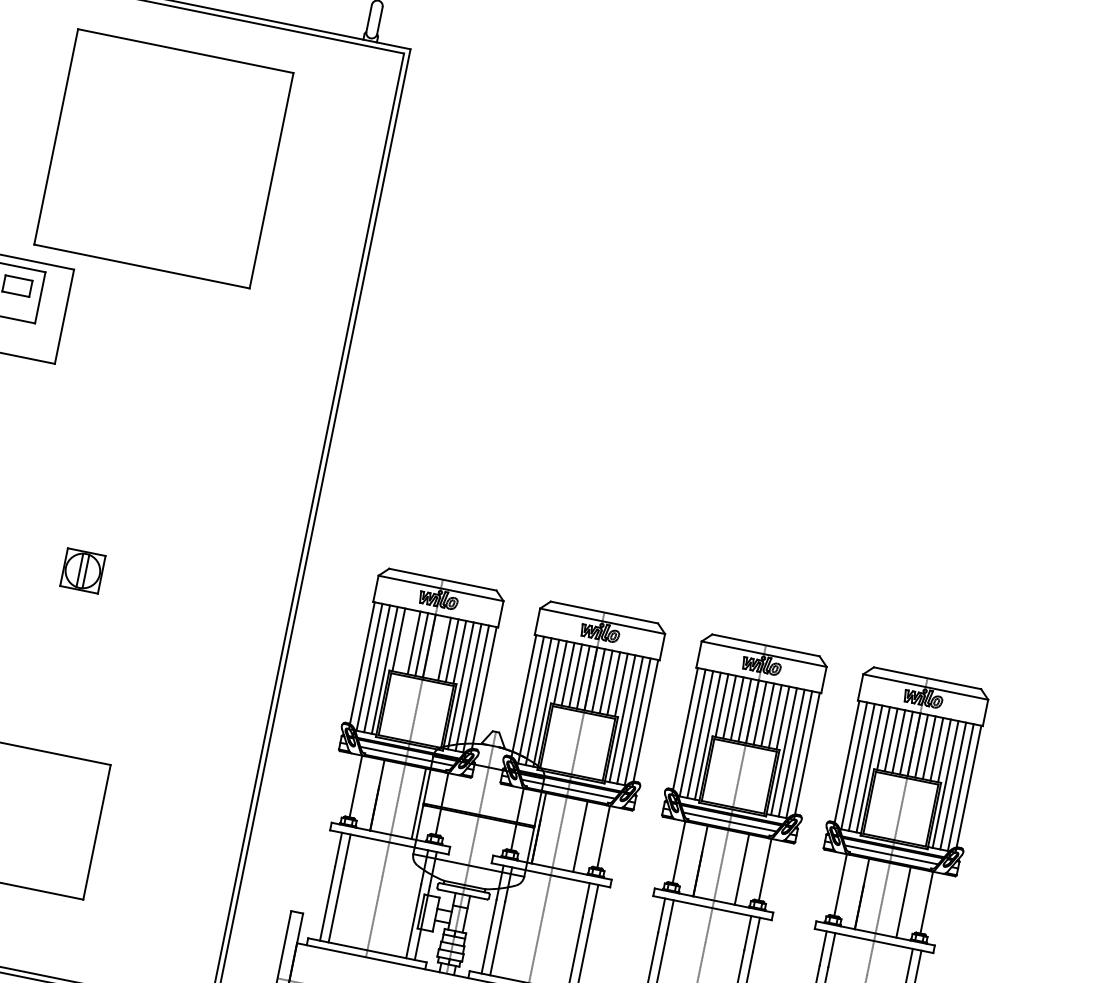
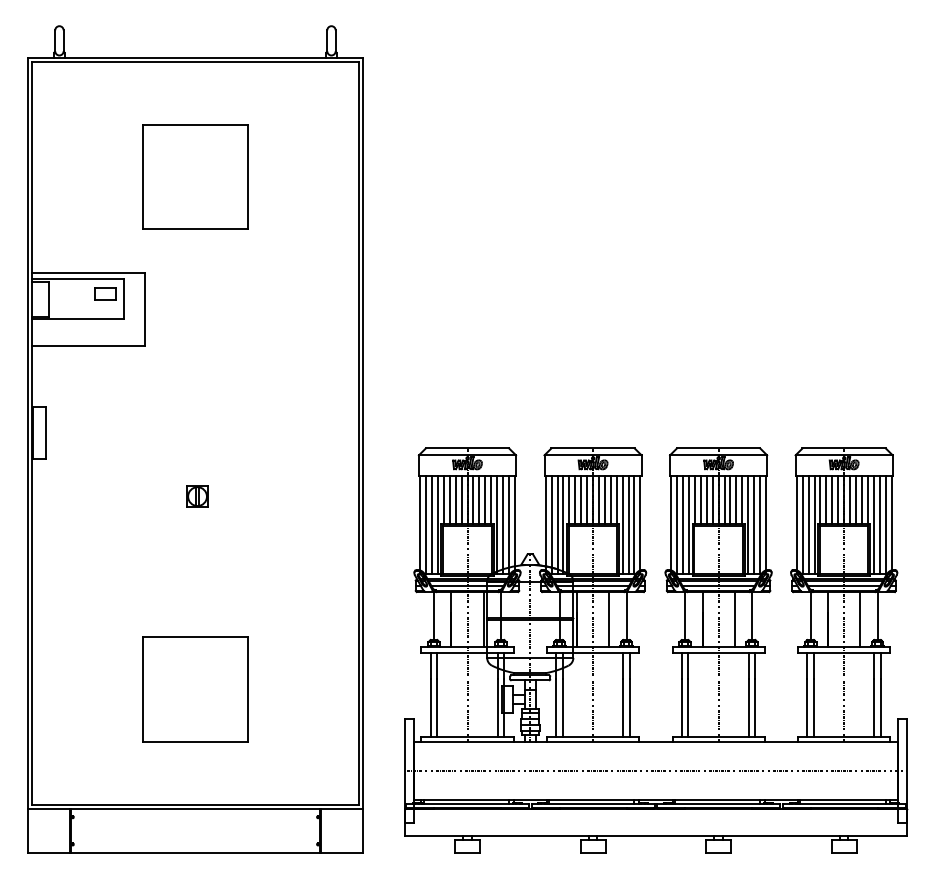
part: (164, 158) -> (195, 176), size x0.62
part: (82, 570) -> (197, 496), size x0.71
line: (406, 640) -> (449, 499), added
line: (437, 646) -> (473, 499), added

